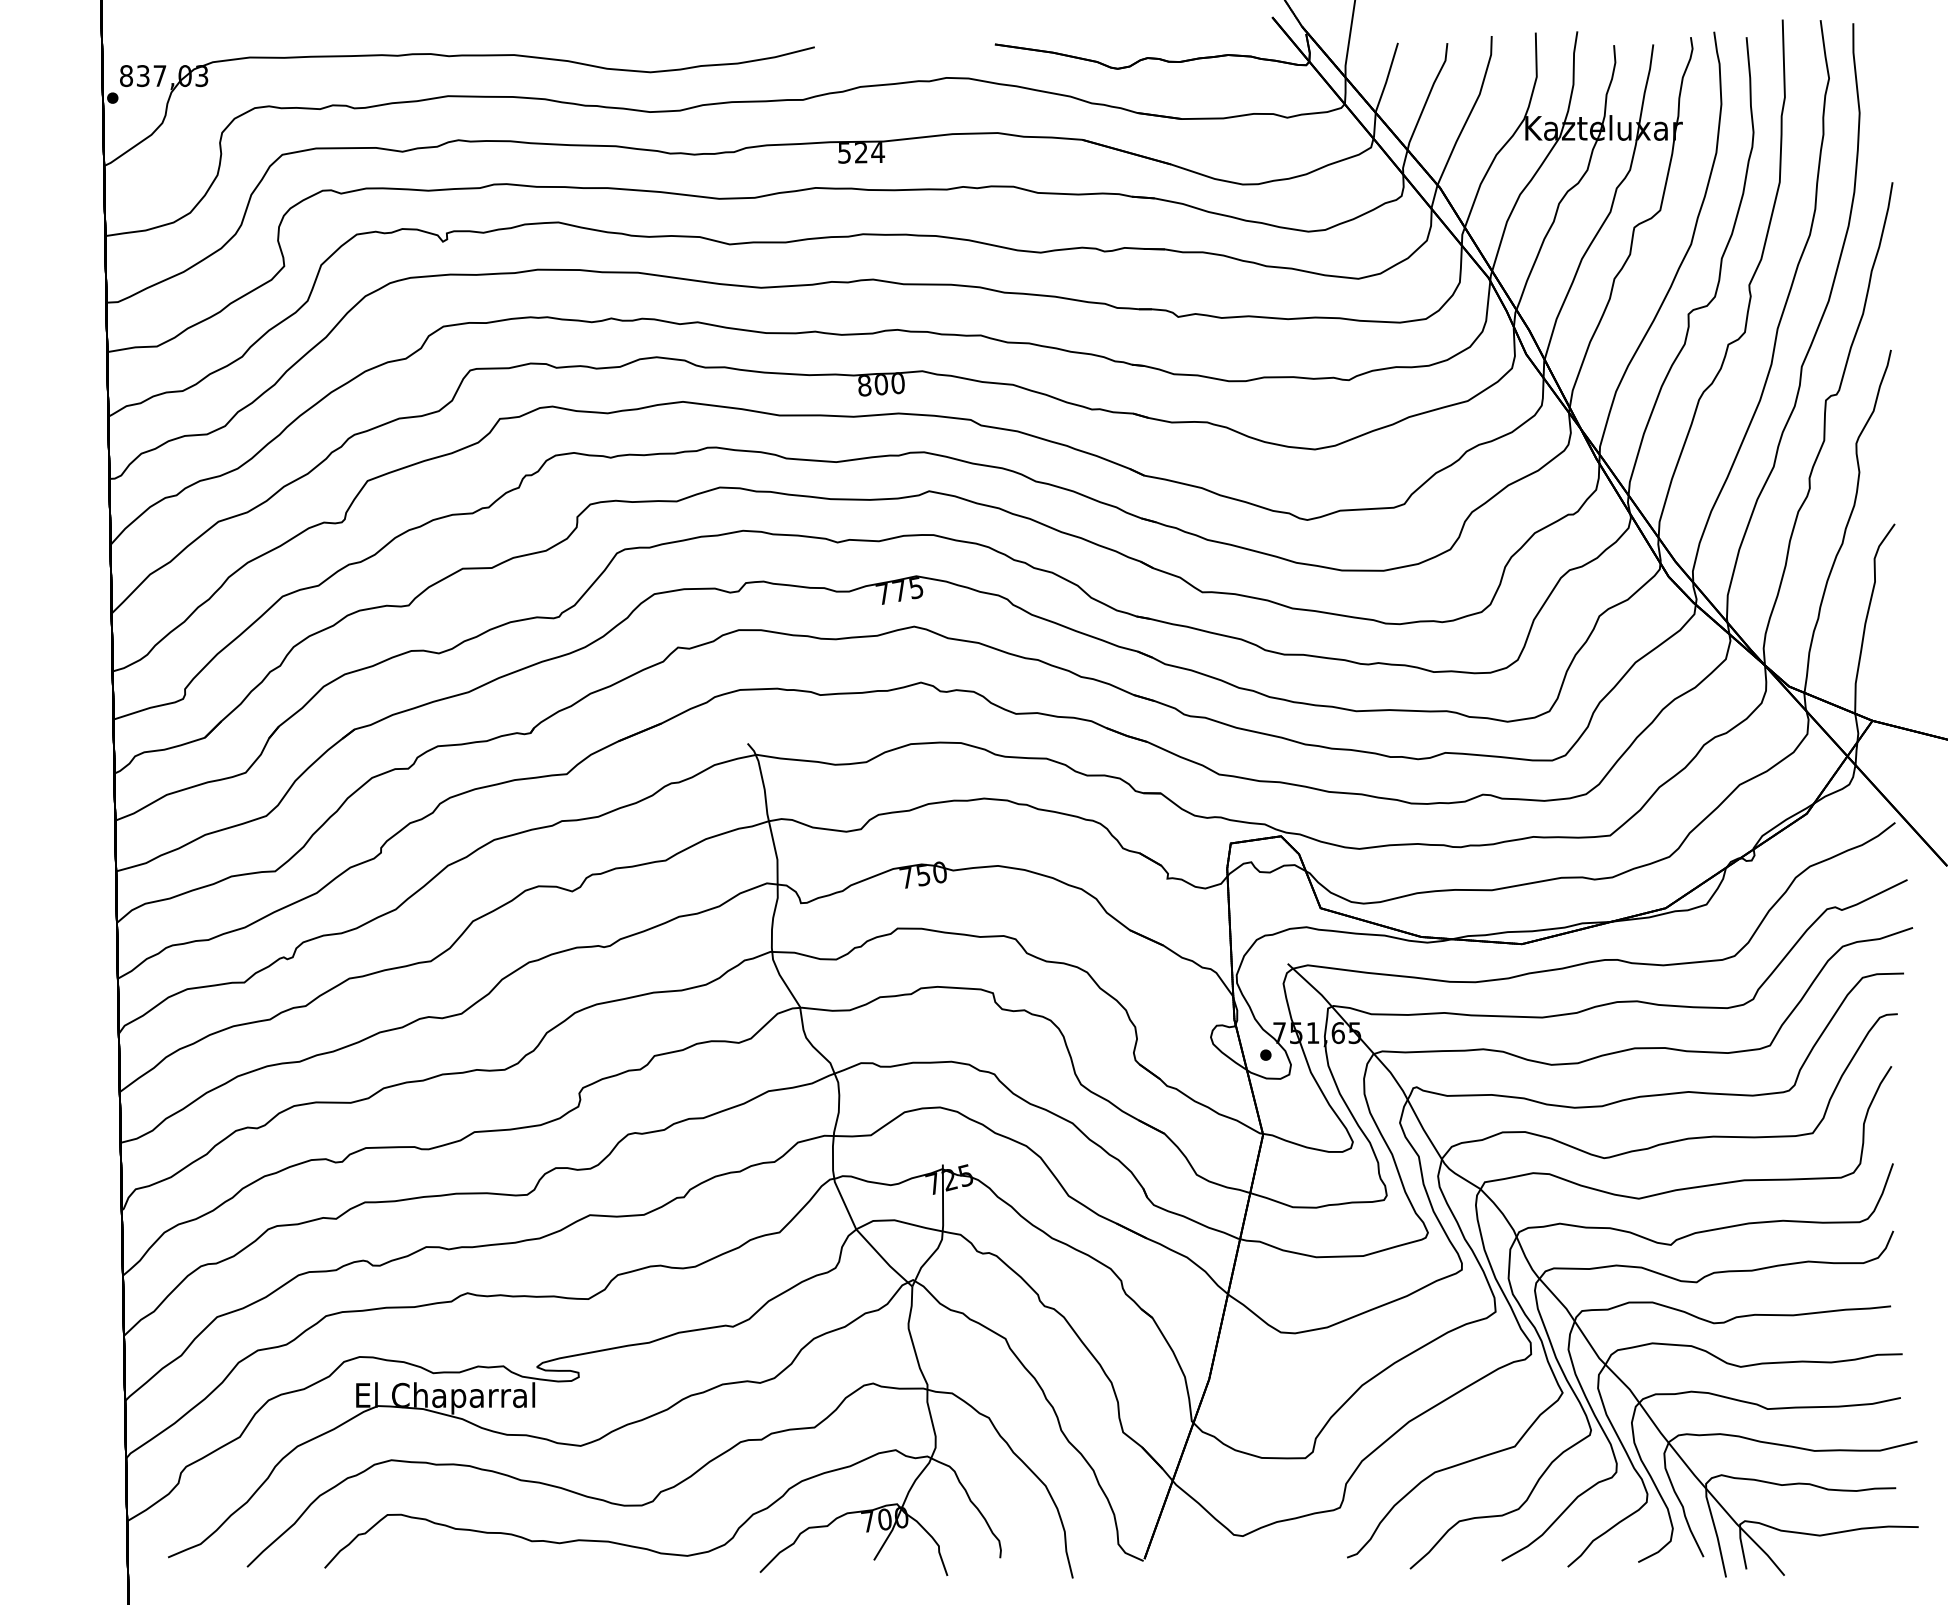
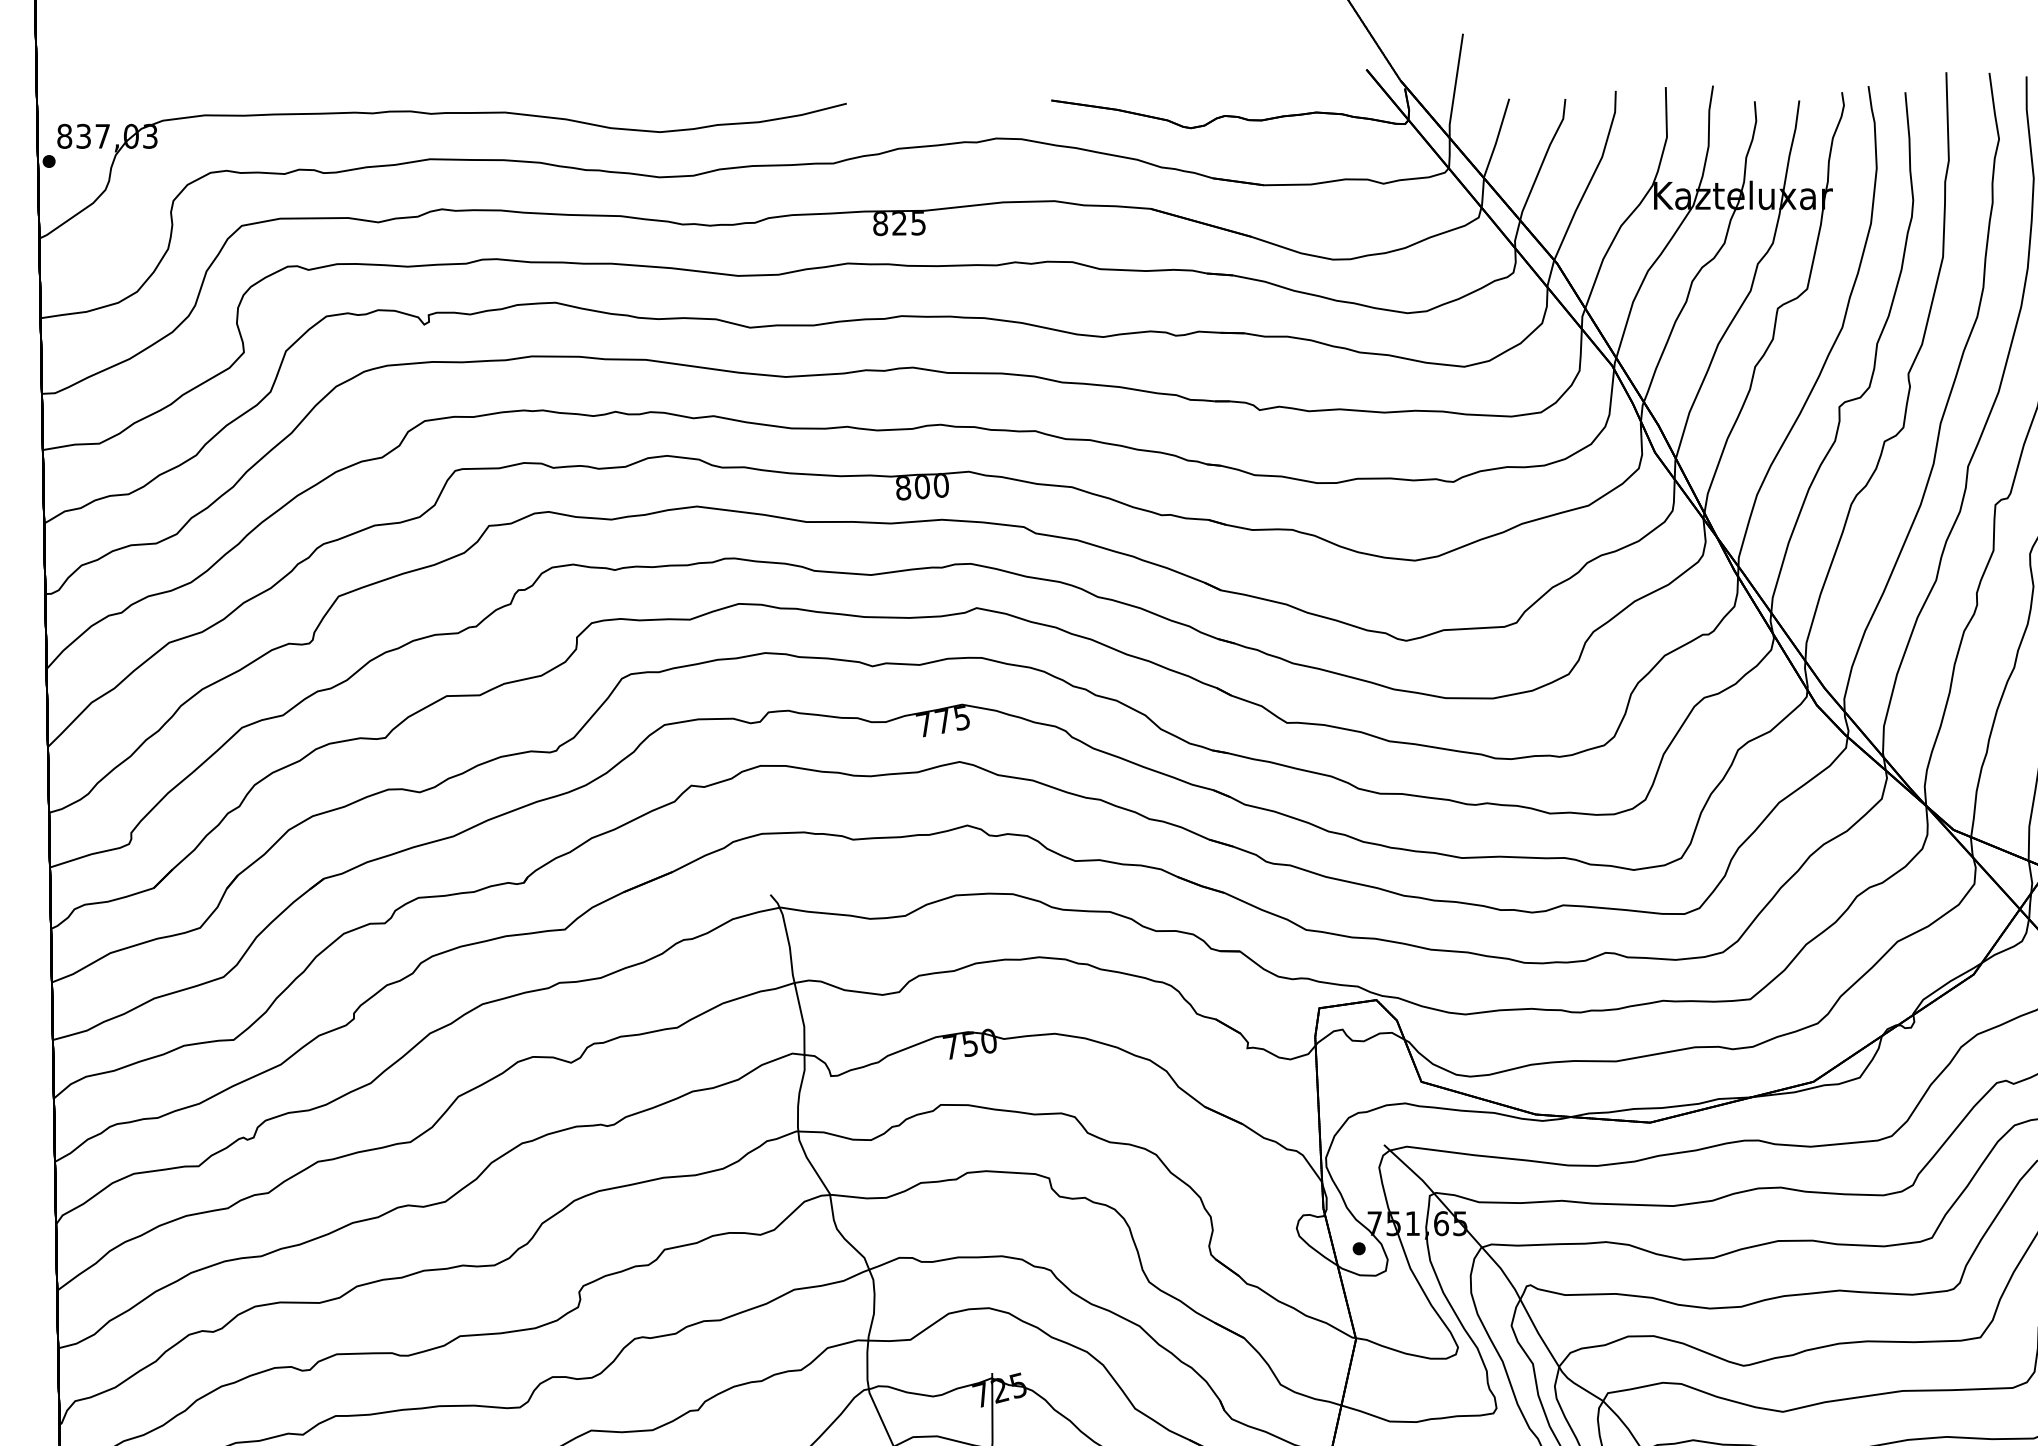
text: (861, 152) -> (899, 223), 524 -> 825

